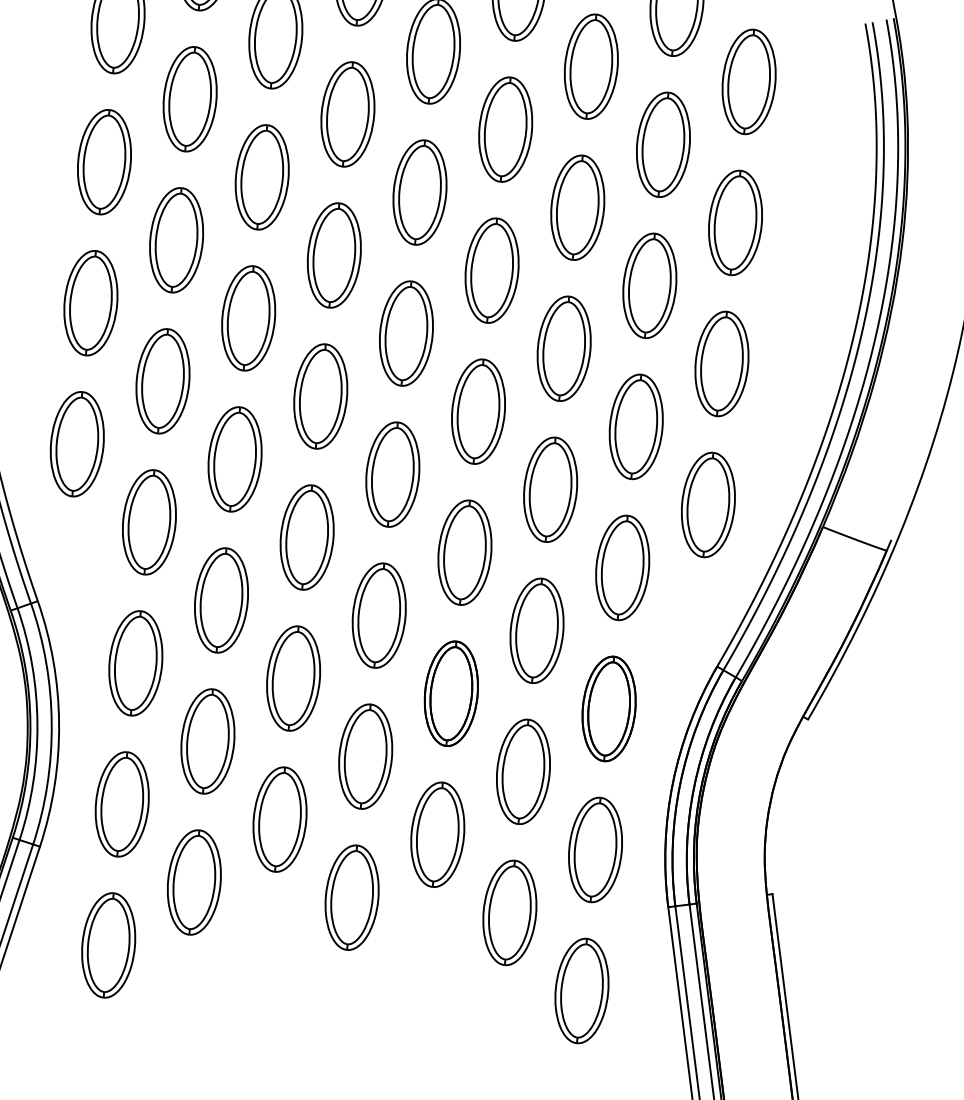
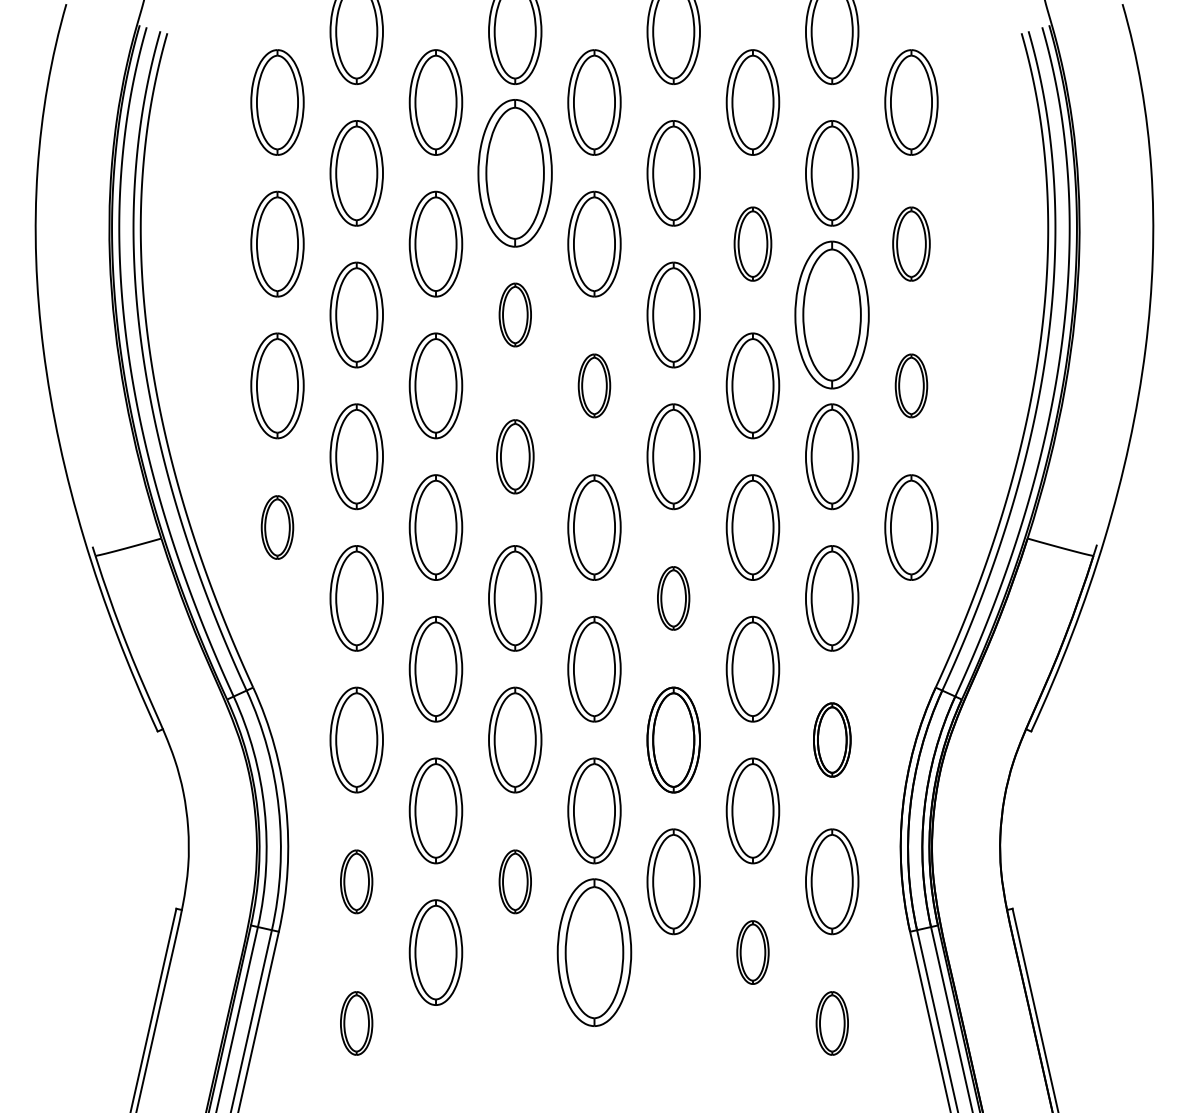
part: (348, 114) -> (515, 173), size x1.4
part: (577, 207) -> (752, 243), size x0.7
part: (735, 222) -> (911, 243), size x0.7
part: (334, 254) -> (515, 314), size x0.6
part: (650, 285) -> (832, 314), size x1.4
part: (406, 333) -> (594, 385), size x0.6
part: (722, 363) -> (911, 385), size x0.6
part: (321, 396) -> (515, 456), size x0.7
part: (77, 444) -> (277, 527), size x0.6
part: (464, 552) -> (673, 598), size x0.6
part: (609, 708) -> (832, 739), size x0.7
part: (122, 804) -> (356, 881), size x0.6
part: (280, 819) -> (515, 881), size x0.6
part: (352, 897) -> (594, 952), size x1.4
part: (509, 912) -> (752, 952), size x0.6
part: (108, 945) -> (356, 1023), size x0.6
part: (582, 991) -> (832, 1023), size x0.6

